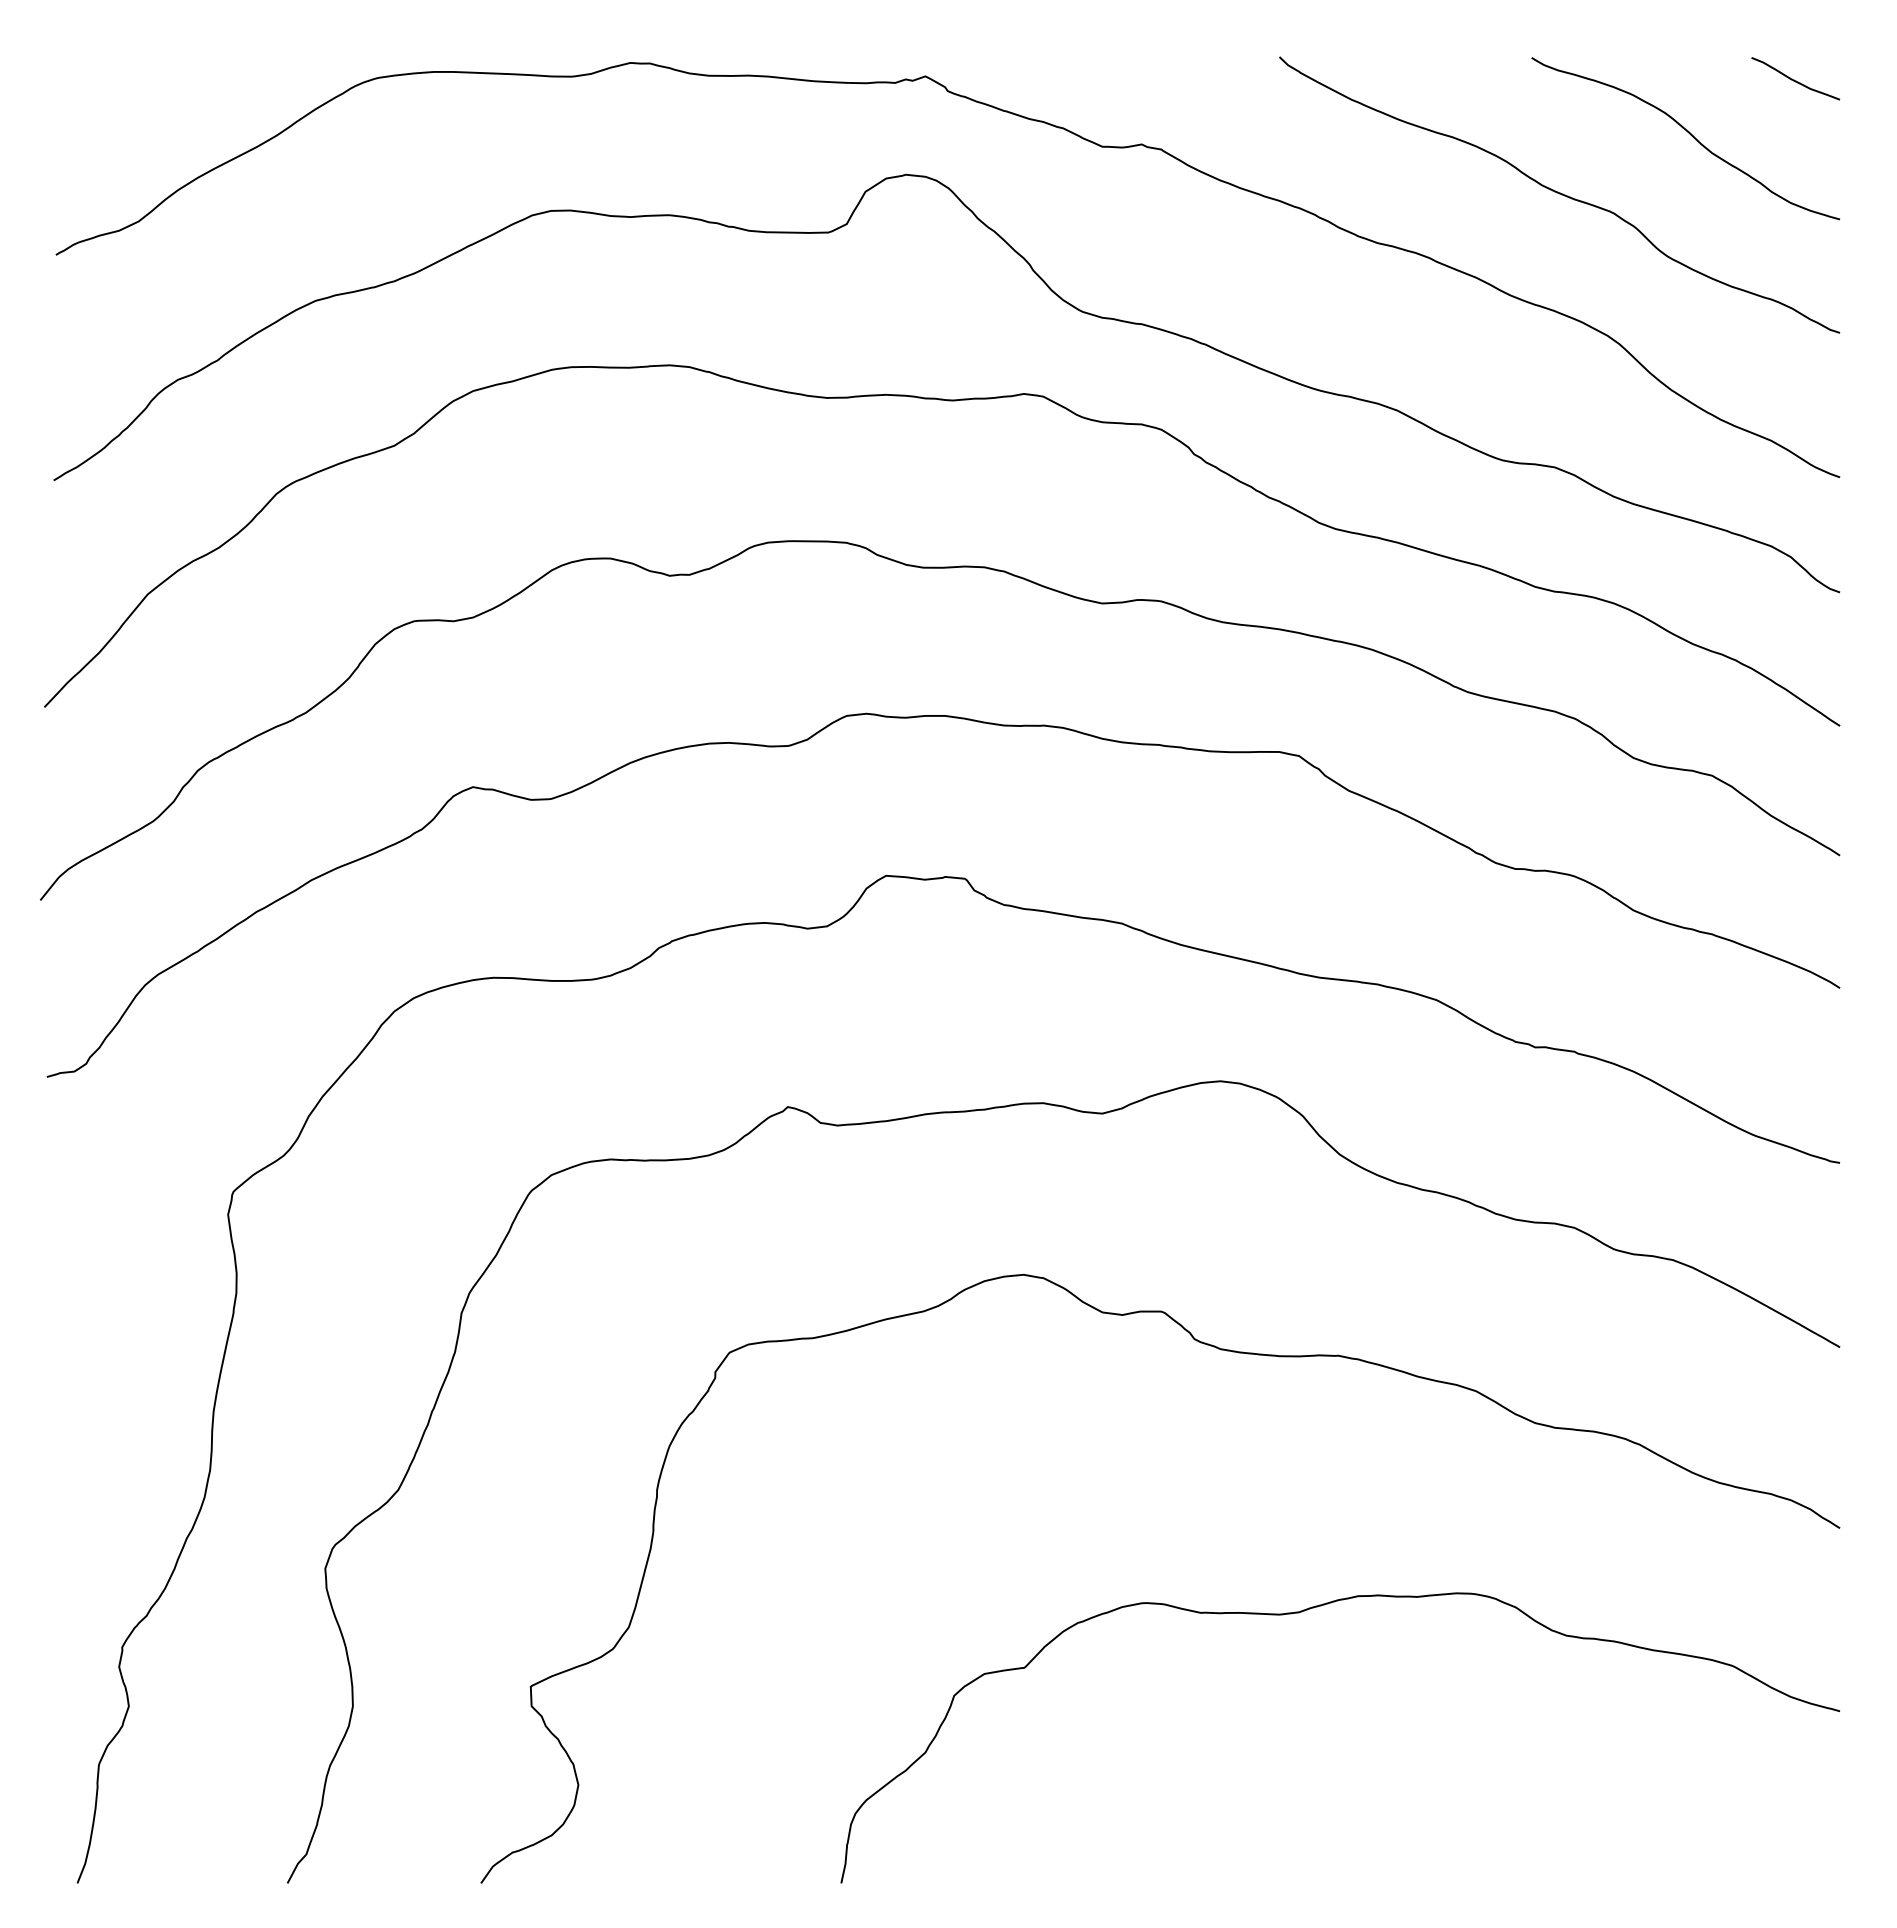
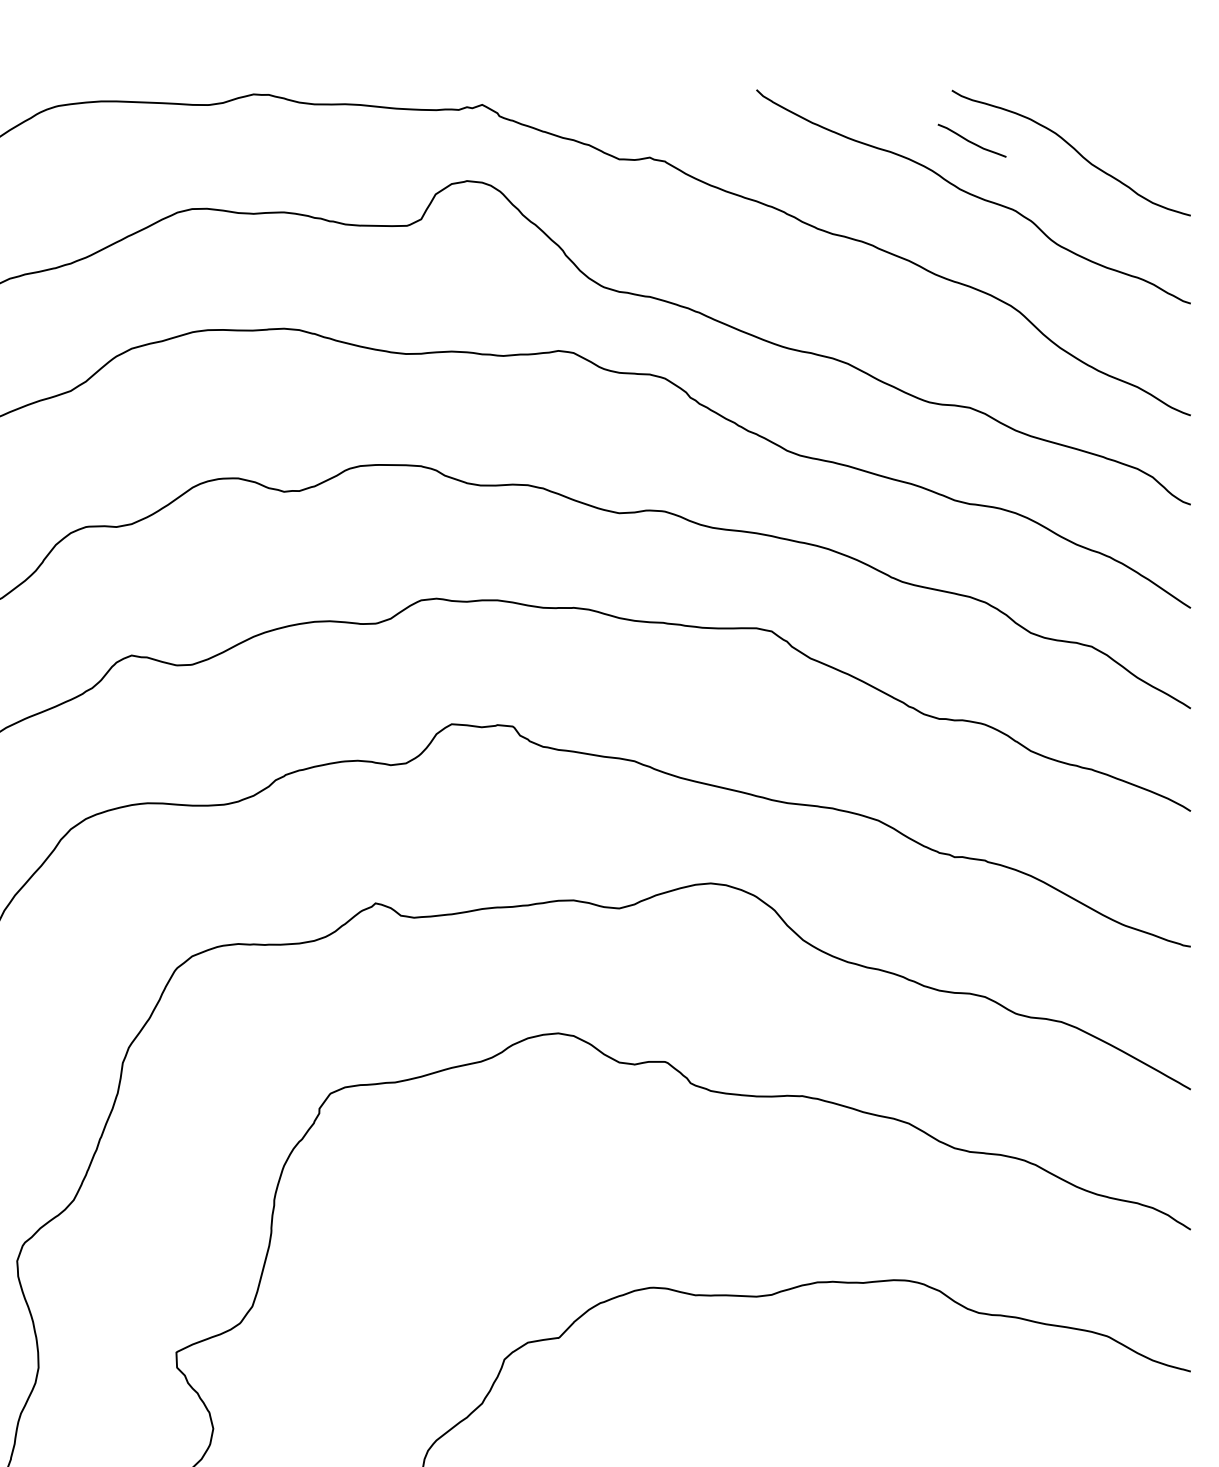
curve: (1794, 79) -> (971, 141), moved

